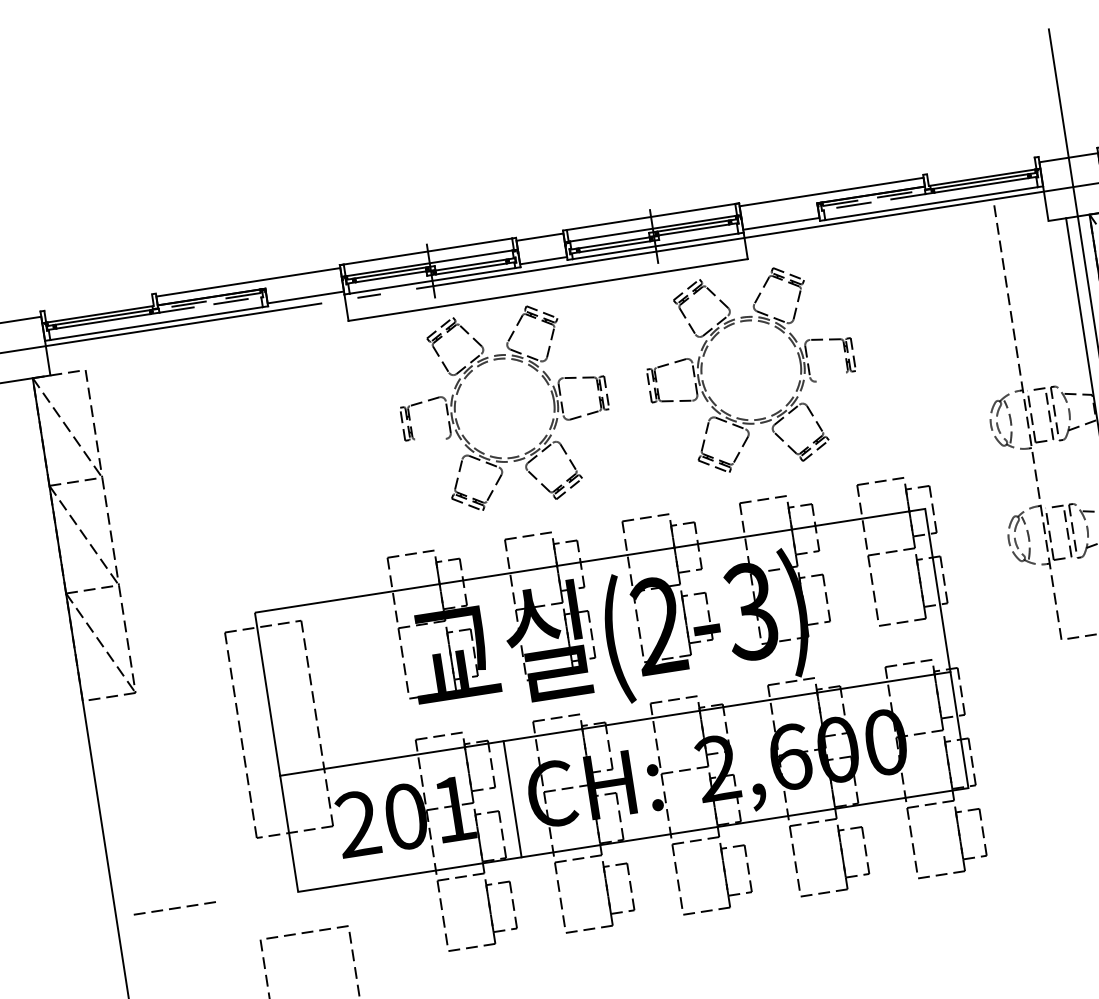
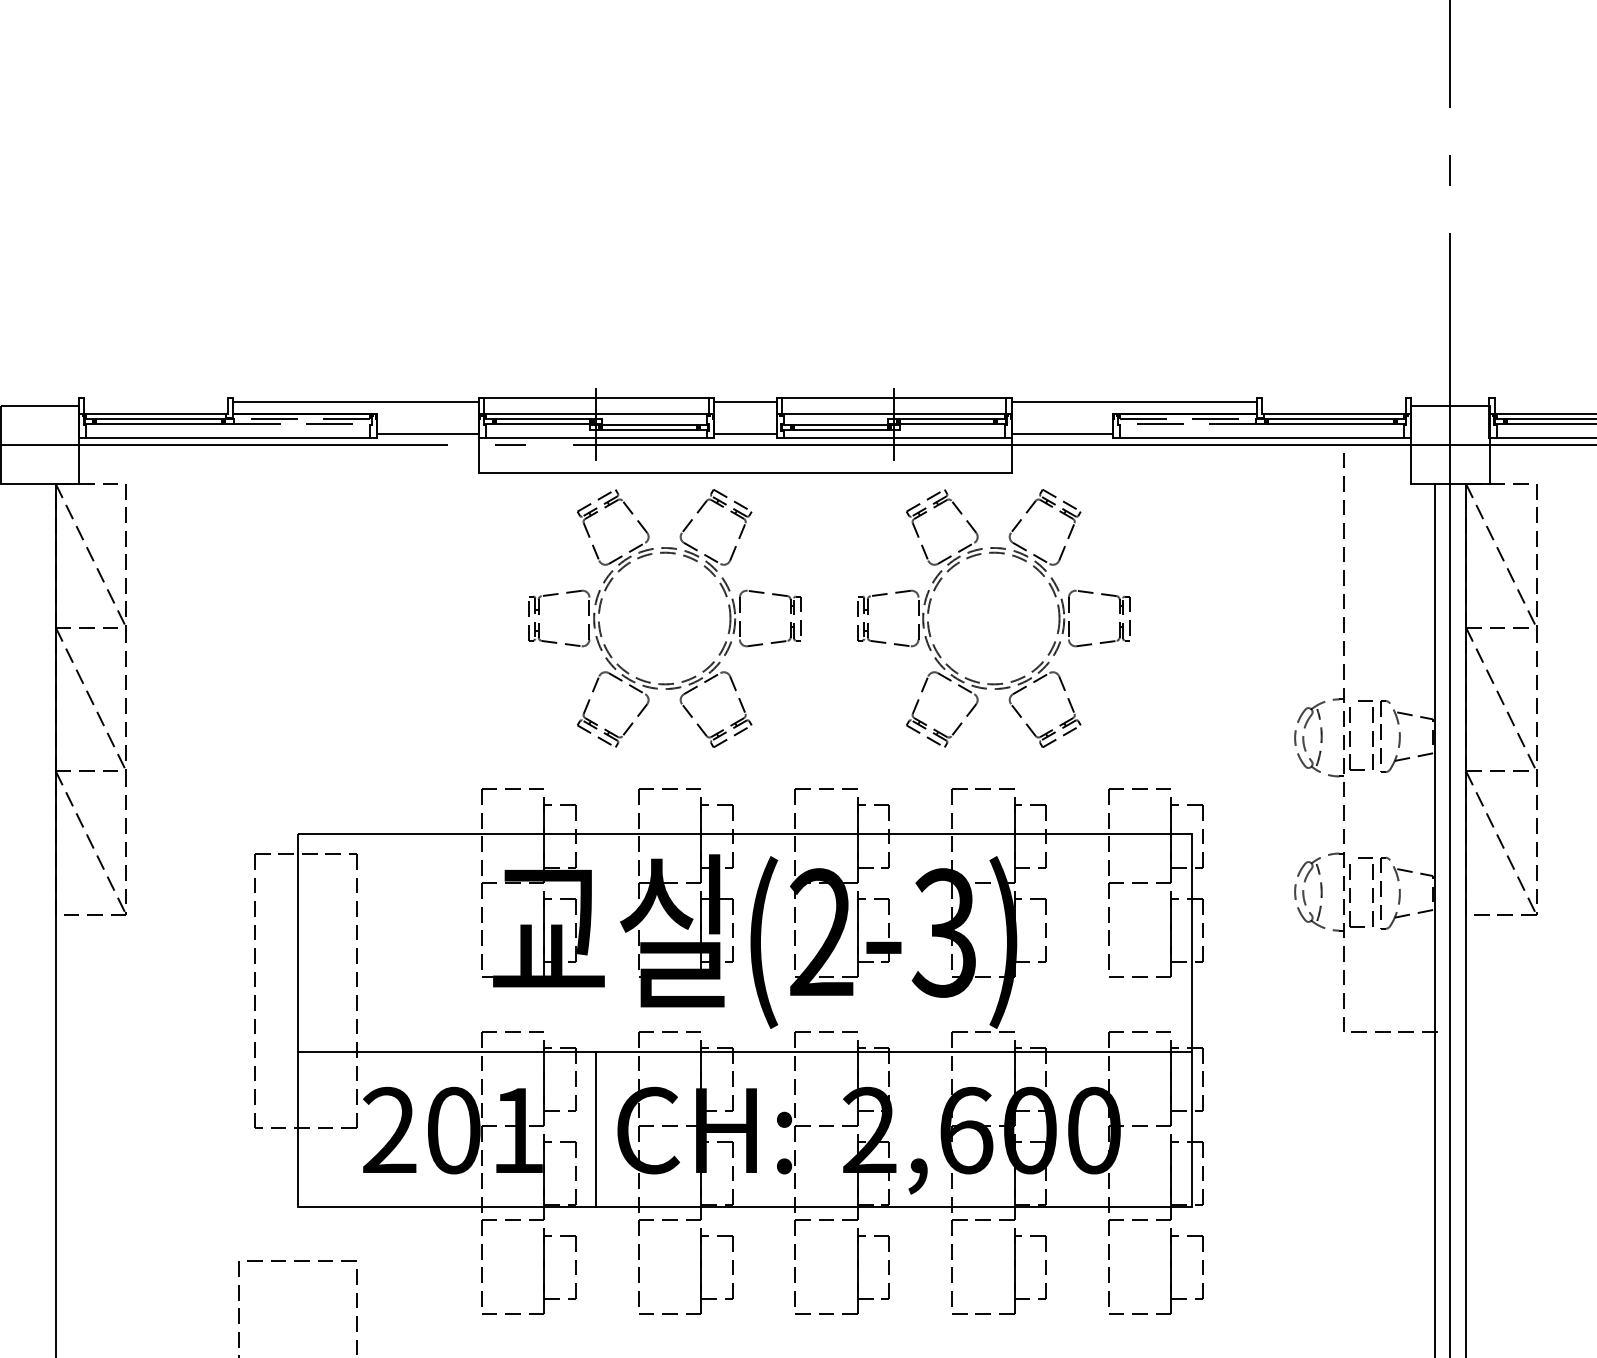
line: (831, 377) -> (1096, 643), added
line: (430, 439) -> (561, 643), added
line: (174, 907) -> (133, 1202), removed

